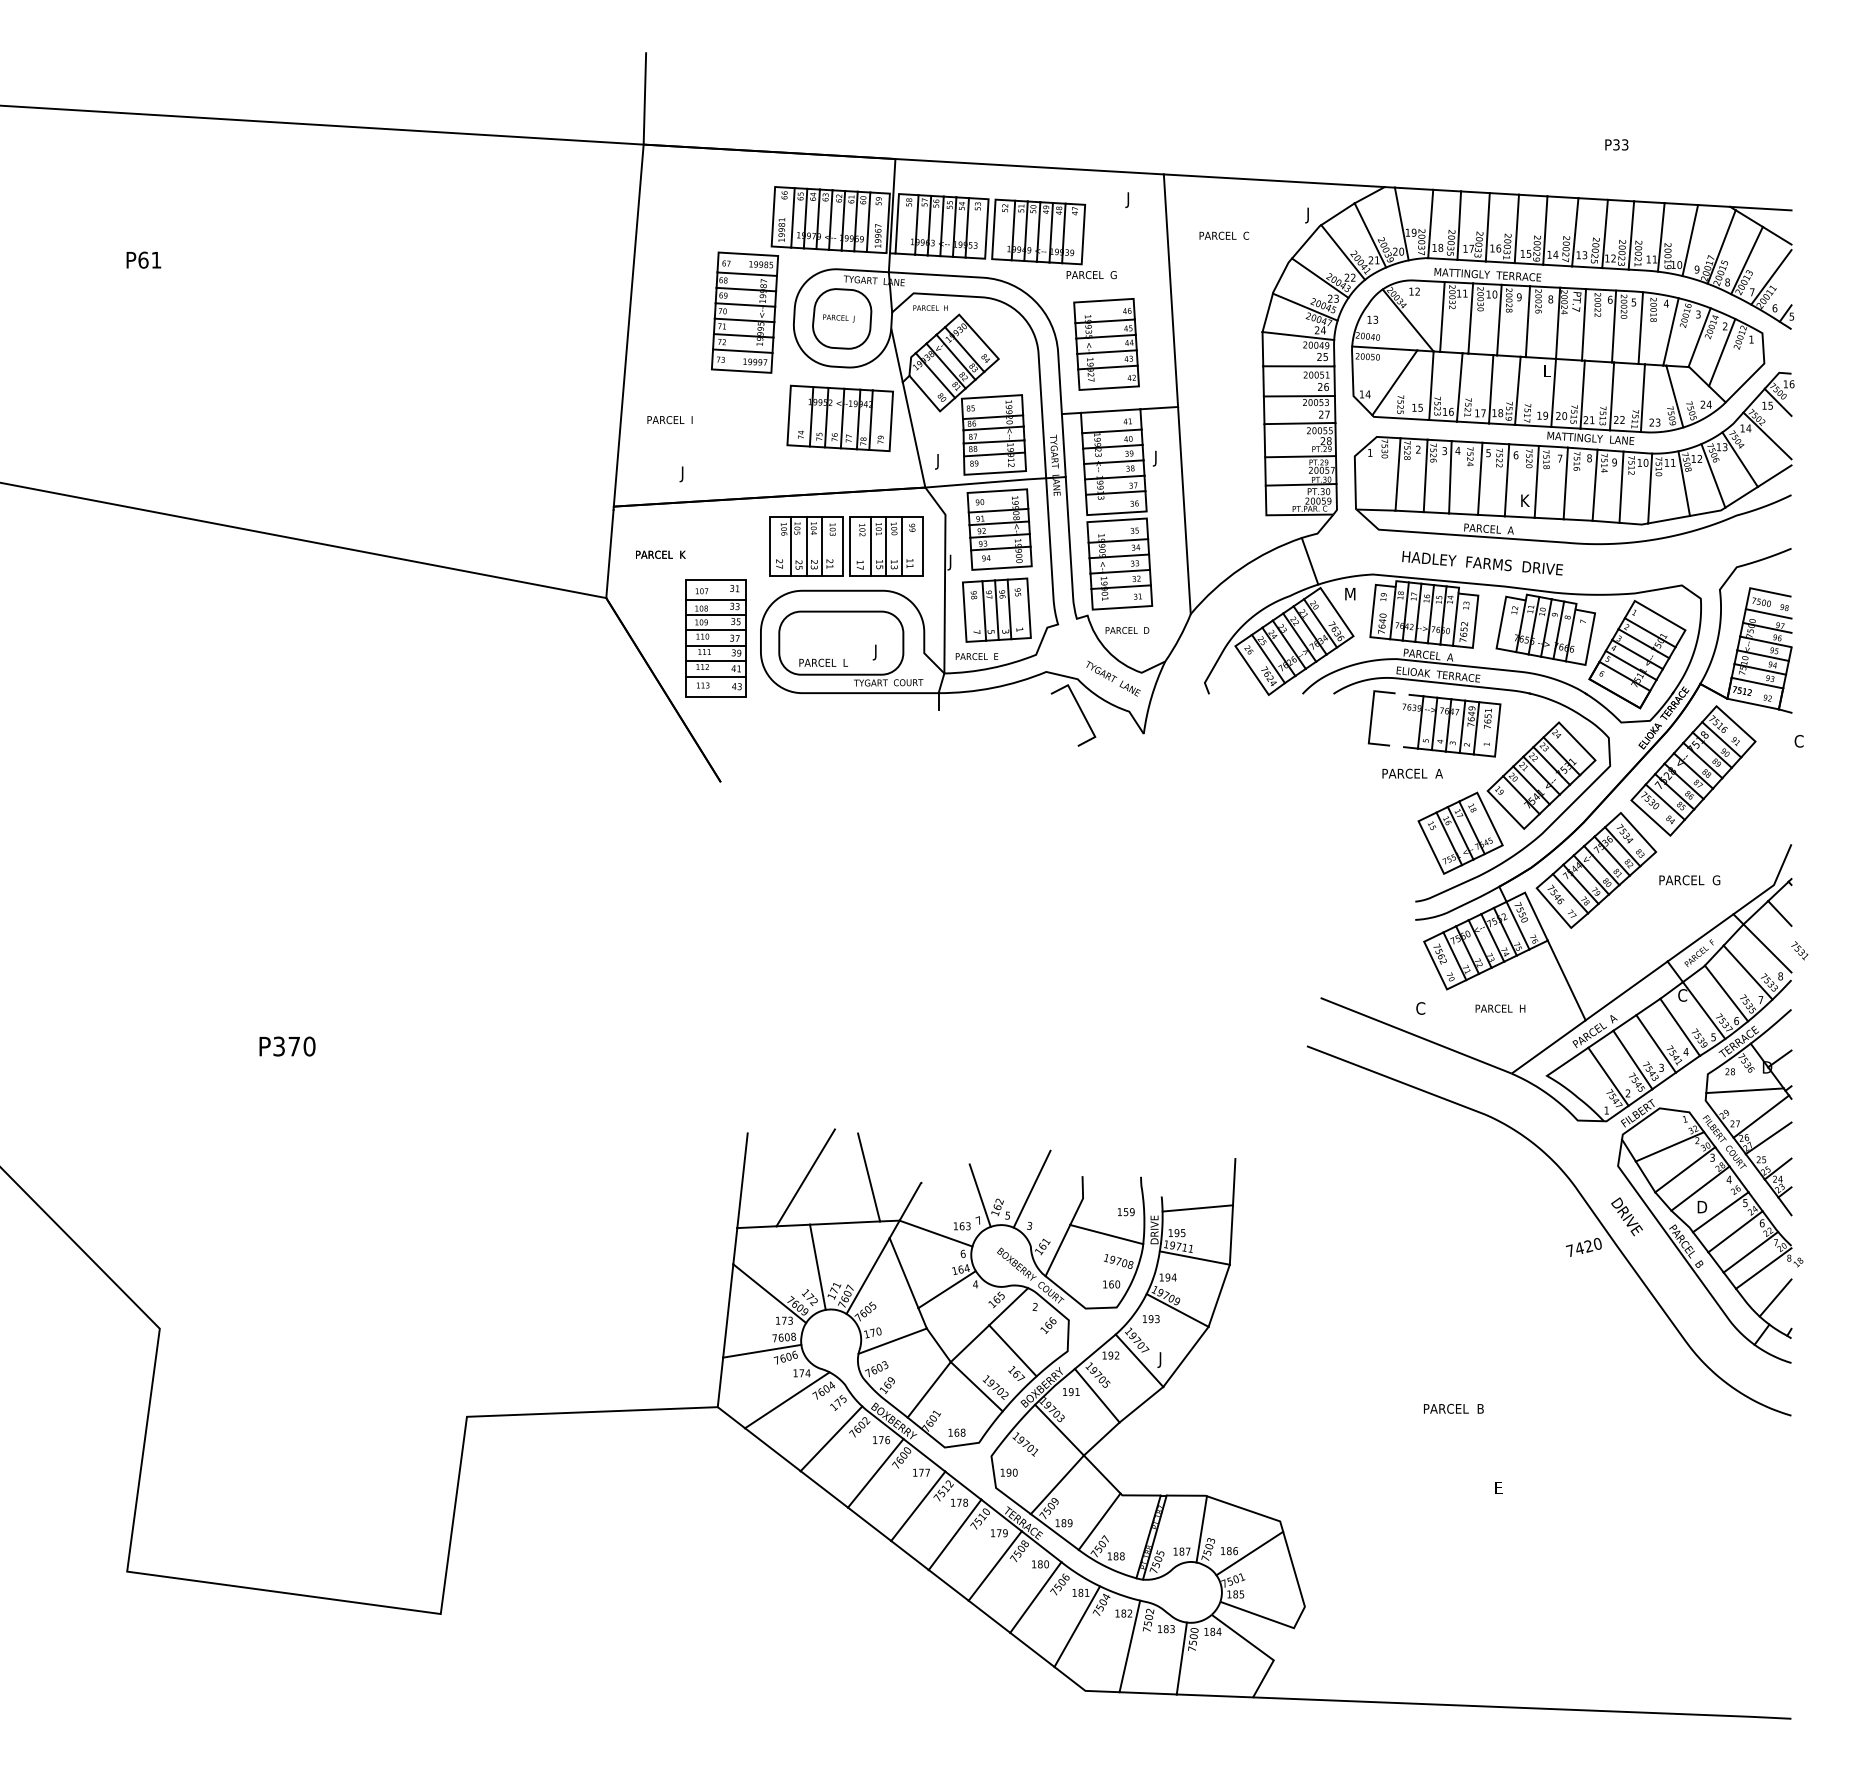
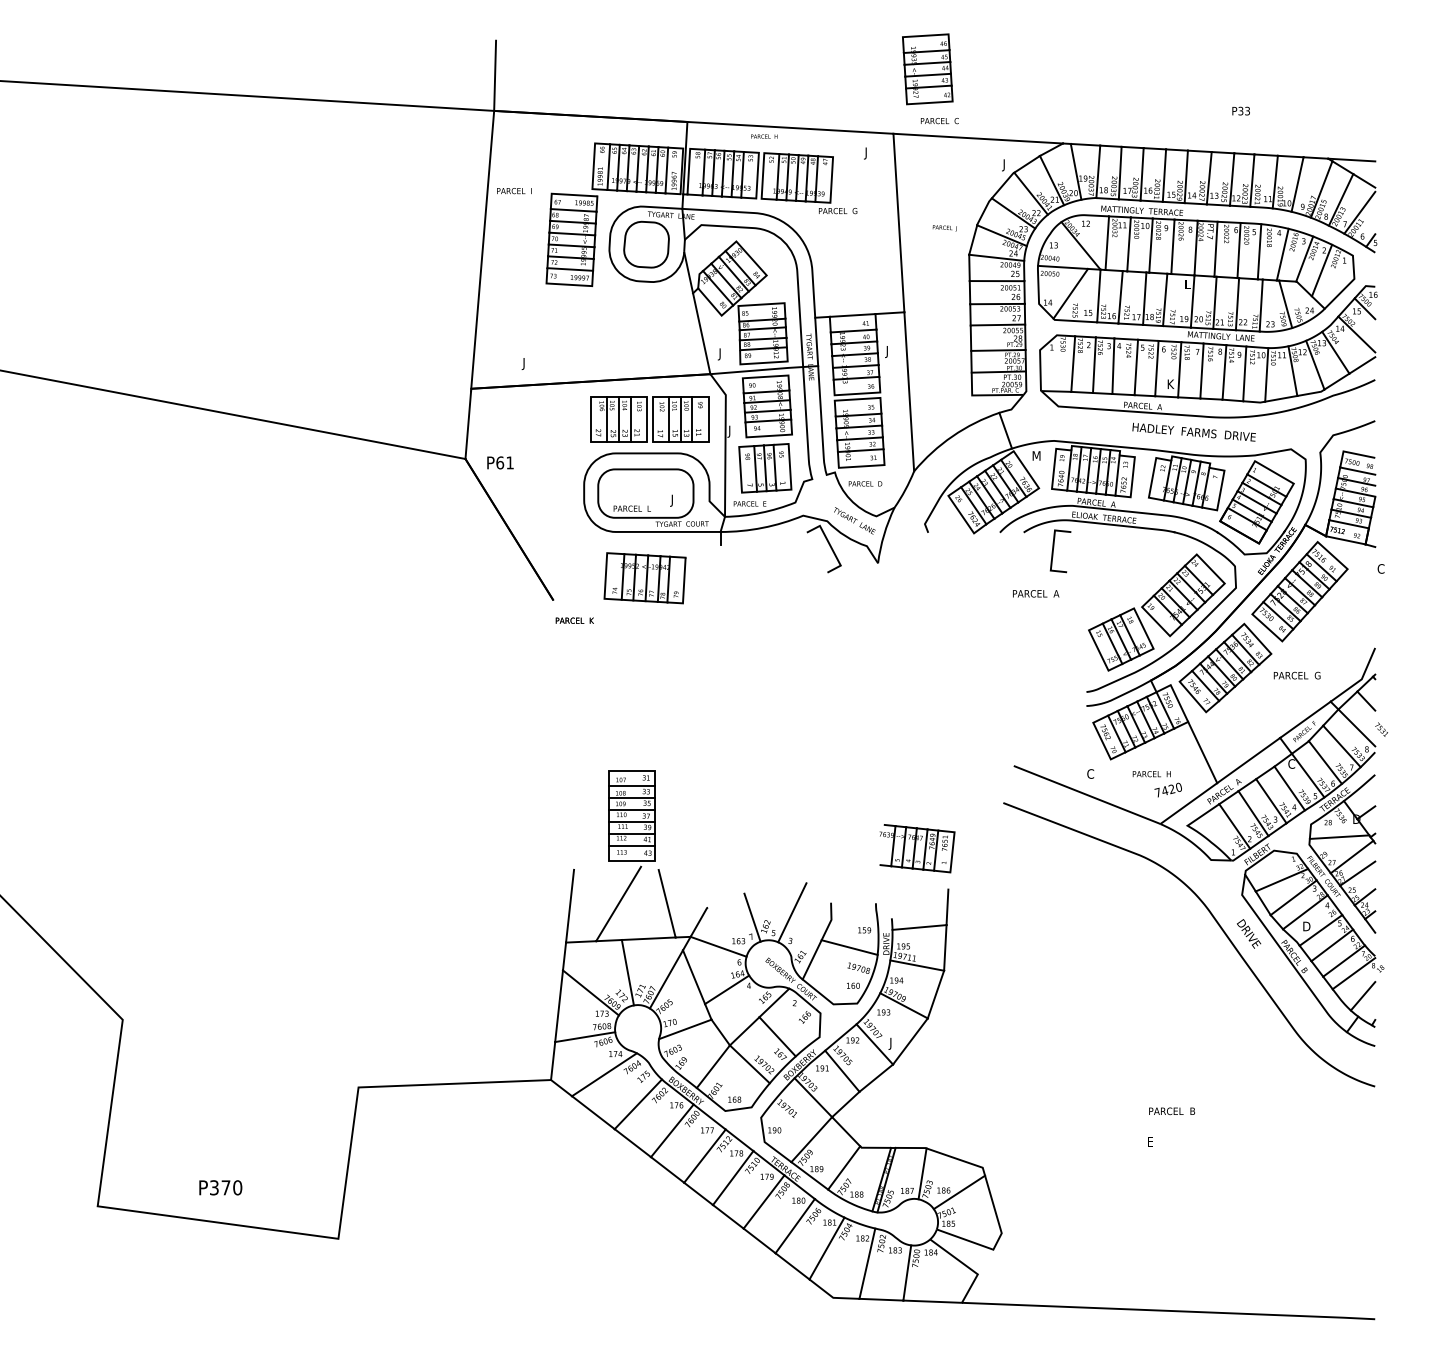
text: (1224, 235) -> (940, 120), moved
text: (143, 259) -> (500, 462), moved
text: (930, 307) -> (764, 136), moved
text: (838, 318) -> (944, 228), moved
part: (1106, 344) -> (927, 69), moved
part: (839, 417) -> (644, 577), moved
text: (669, 420) -> (514, 191), moved
text: (660, 554) -> (574, 620), moved
text: (1482, 563) -> (1194, 432), moved
part: (715, 638) -> (631, 816), moved
part: (1451, 725) -> (916, 848), moved
text: (1412, 773) -> (1035, 593), moved
text: (287, 1046) -> (220, 1187), moved
text: (1583, 1247) -> (1168, 790), moved
text: (1453, 1408) -> (1171, 1111), moved

